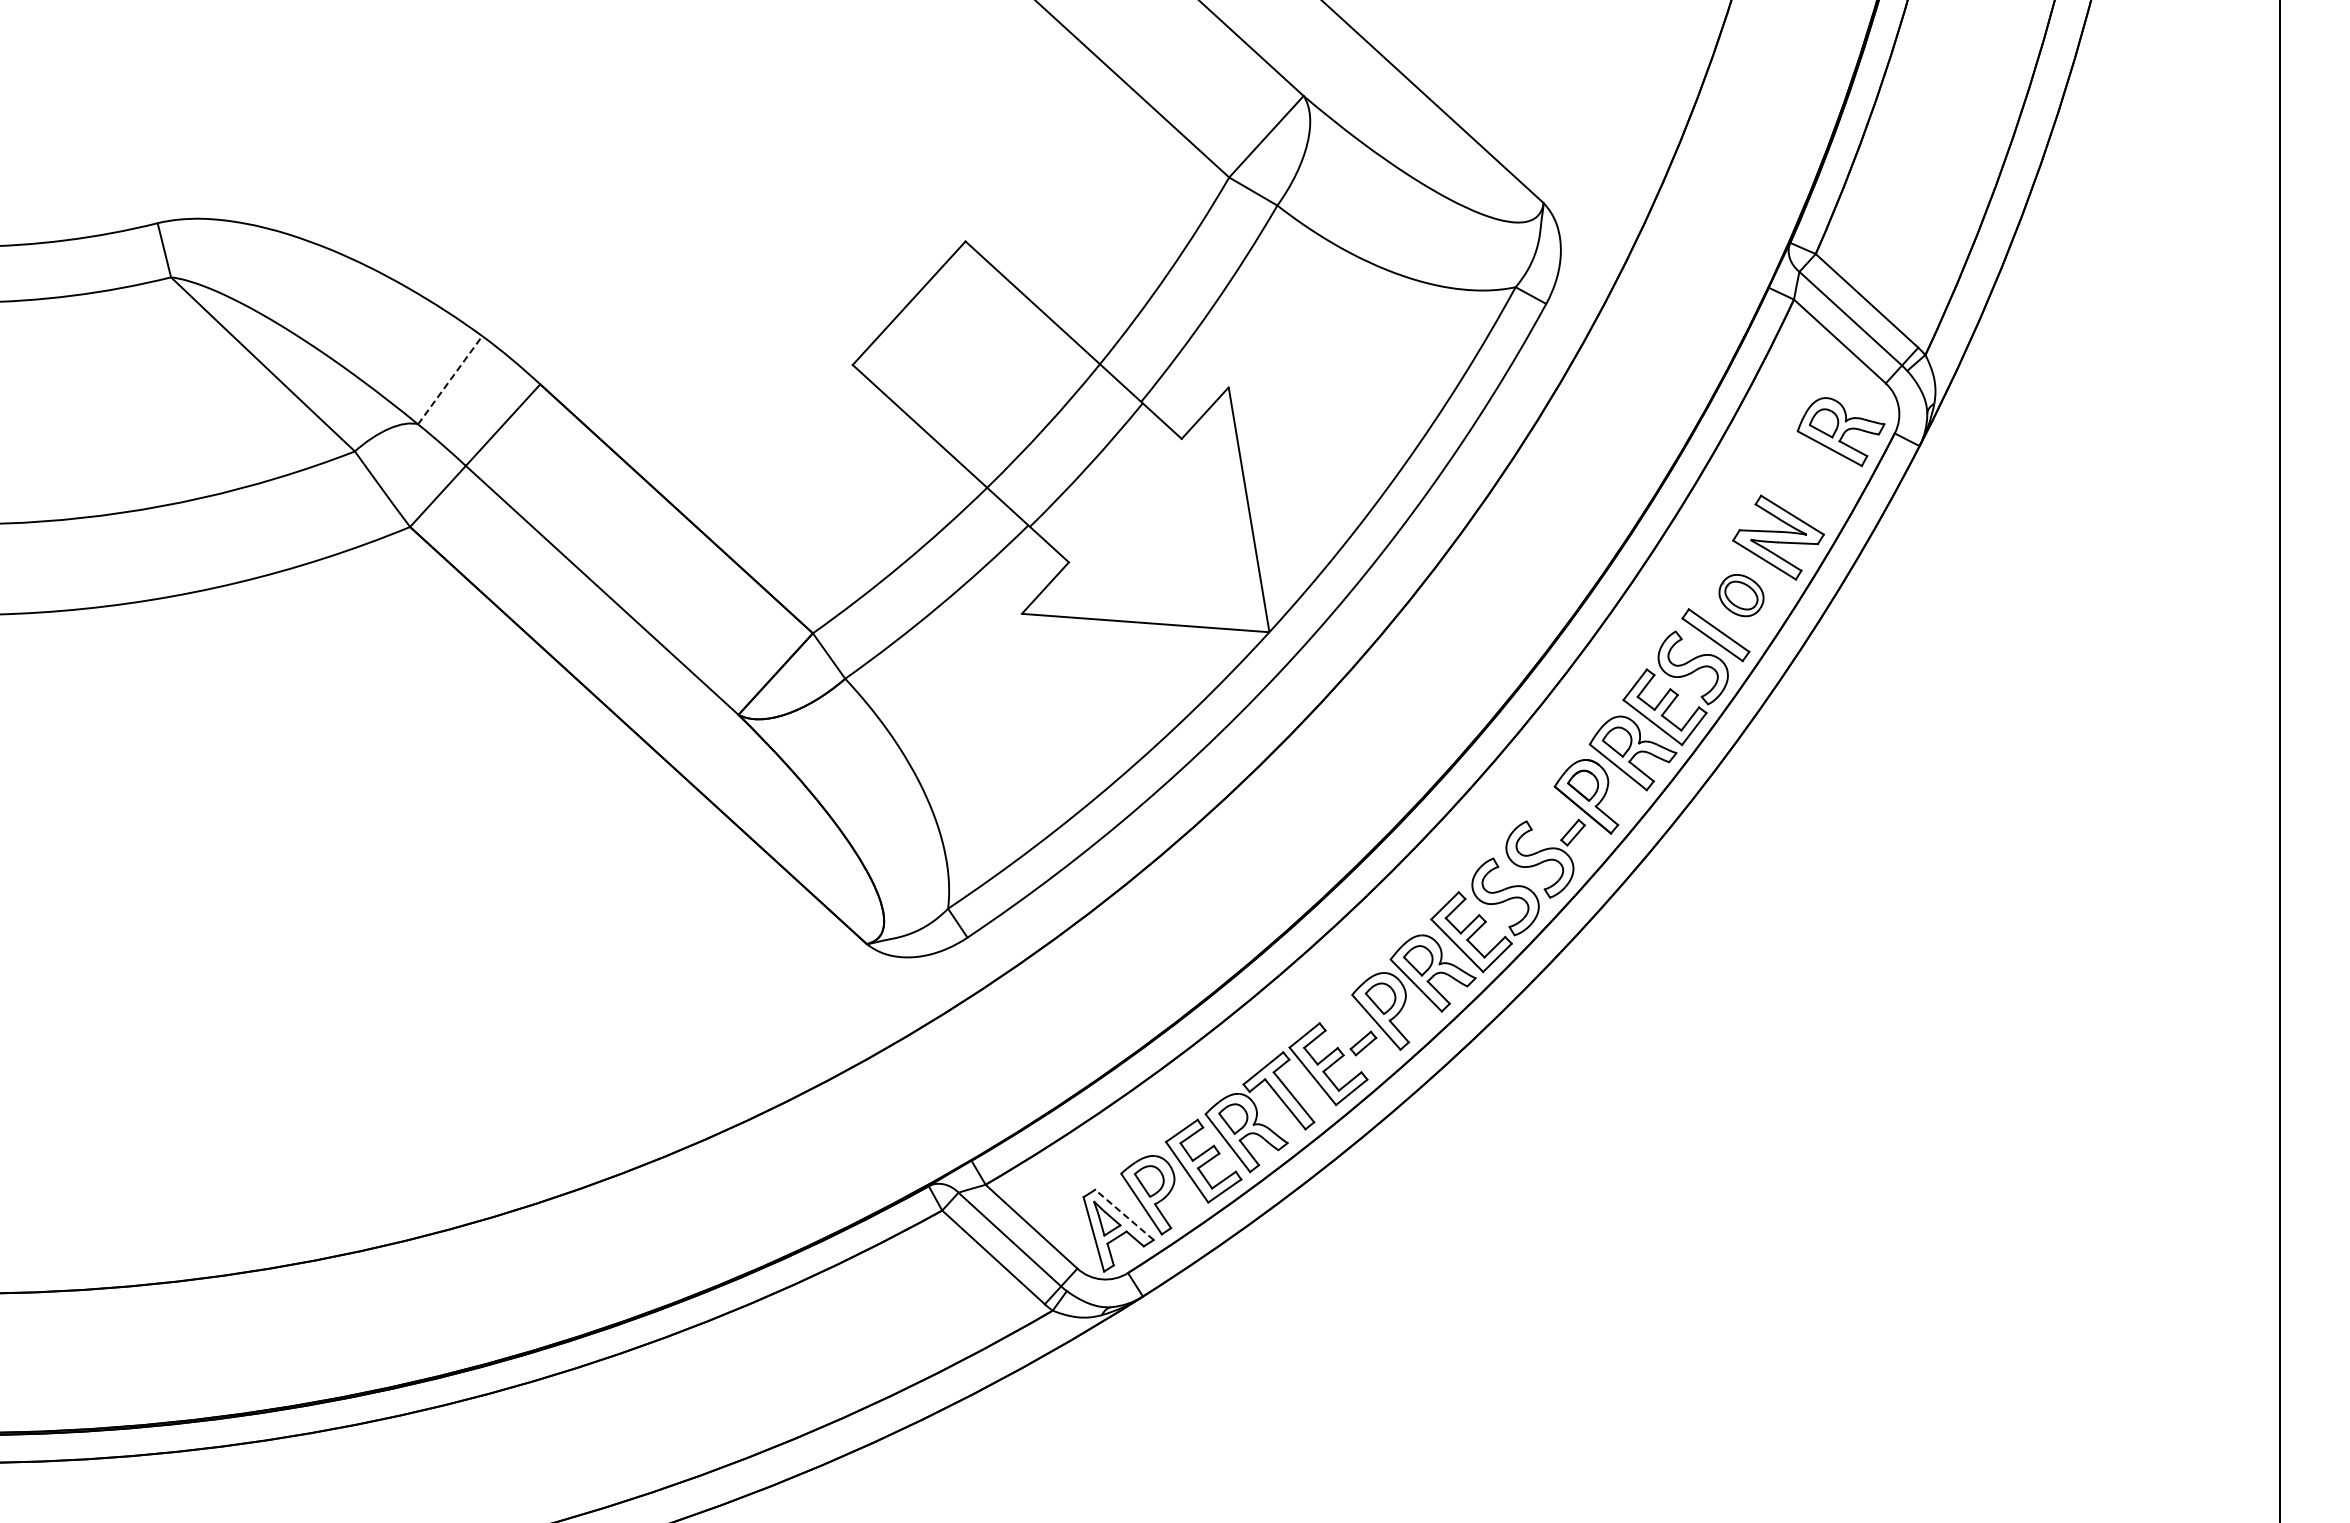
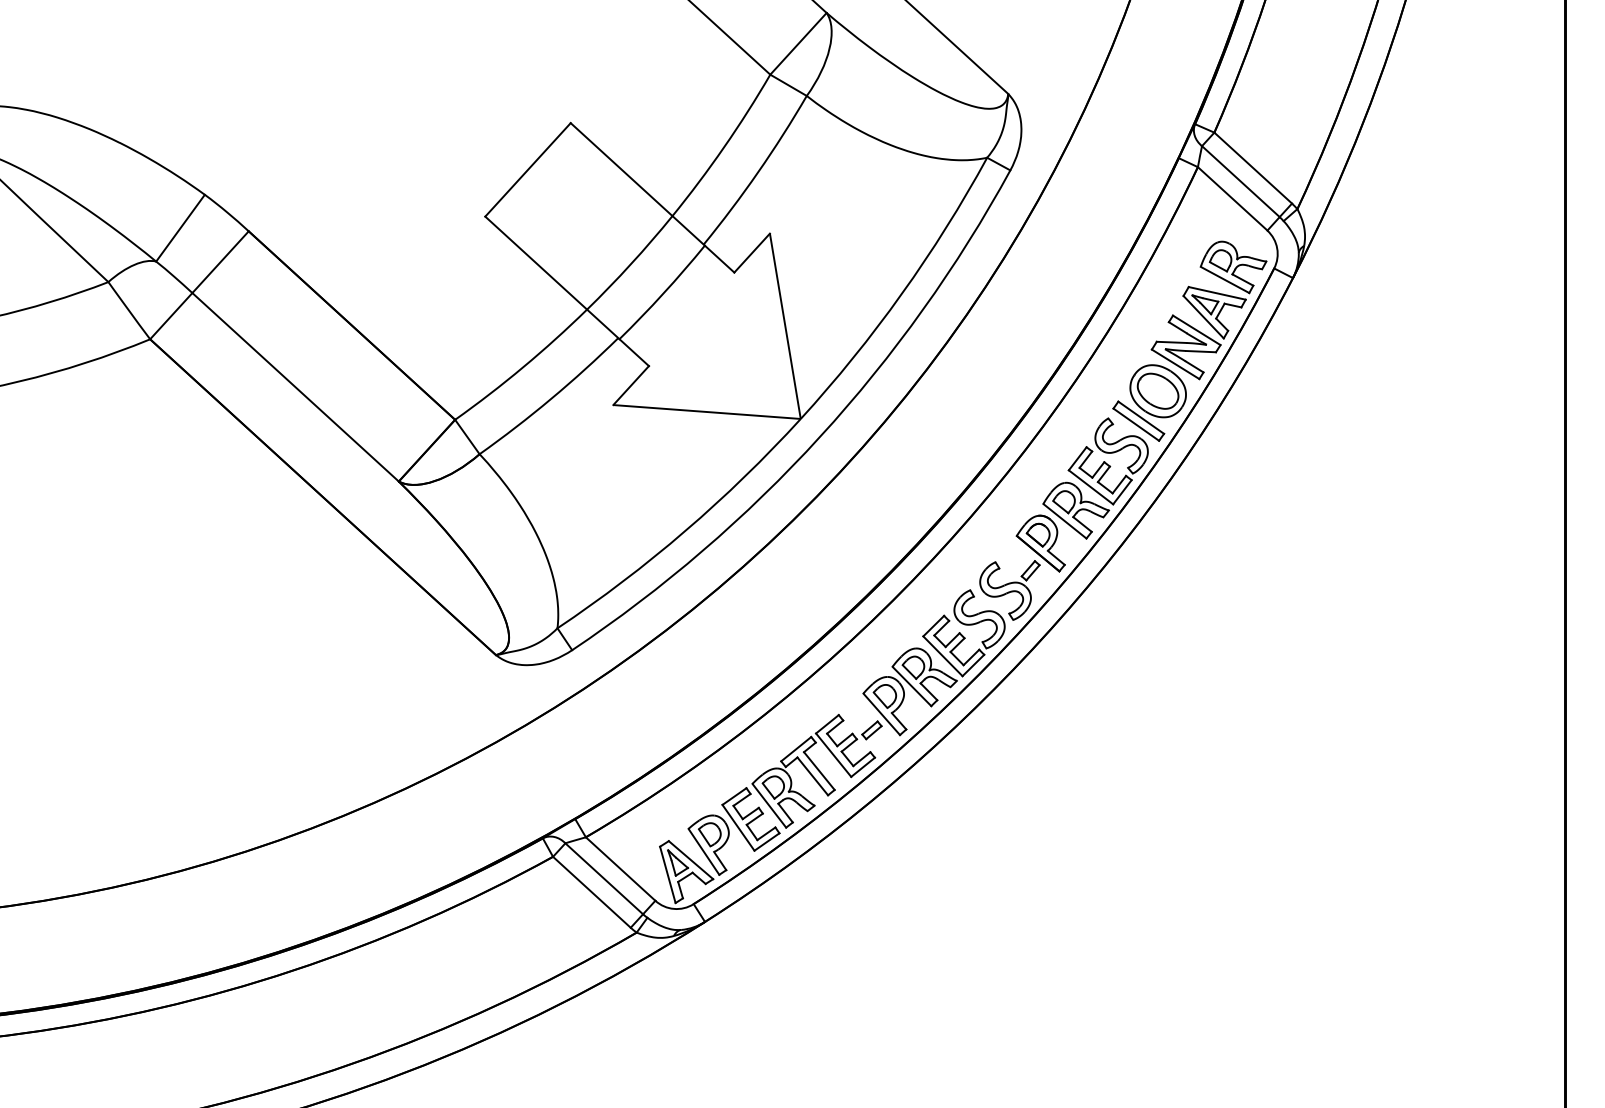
line: (450, 380) -> (180, 228), dashed -> solid
part: (1816, 491) -> (1214, 312), added
part: (1741, 595) -> (1158, 391), size x1.67
line: (1124, 1214) -> (691, 859), dashed -> solid

